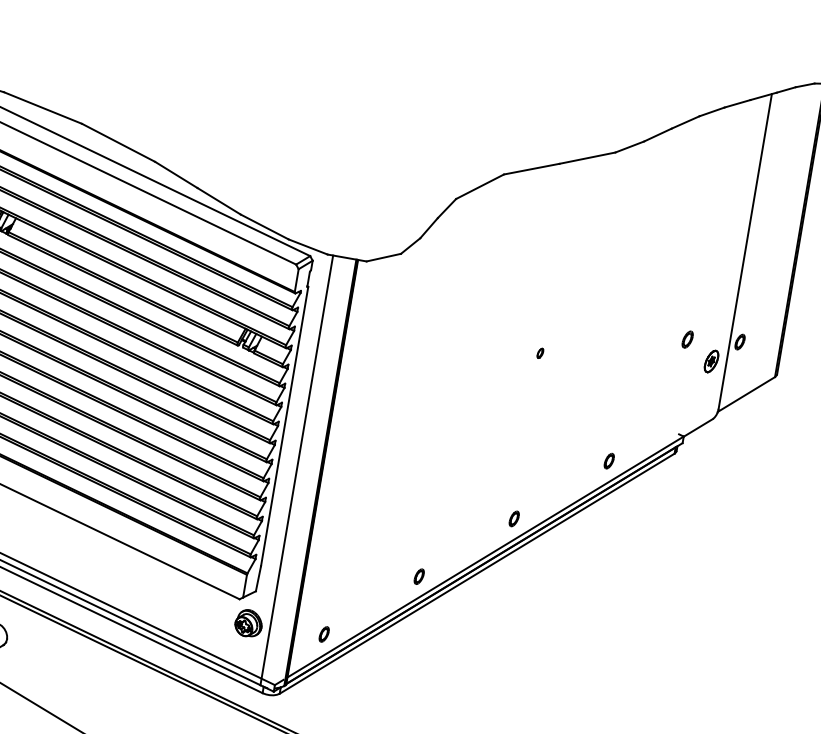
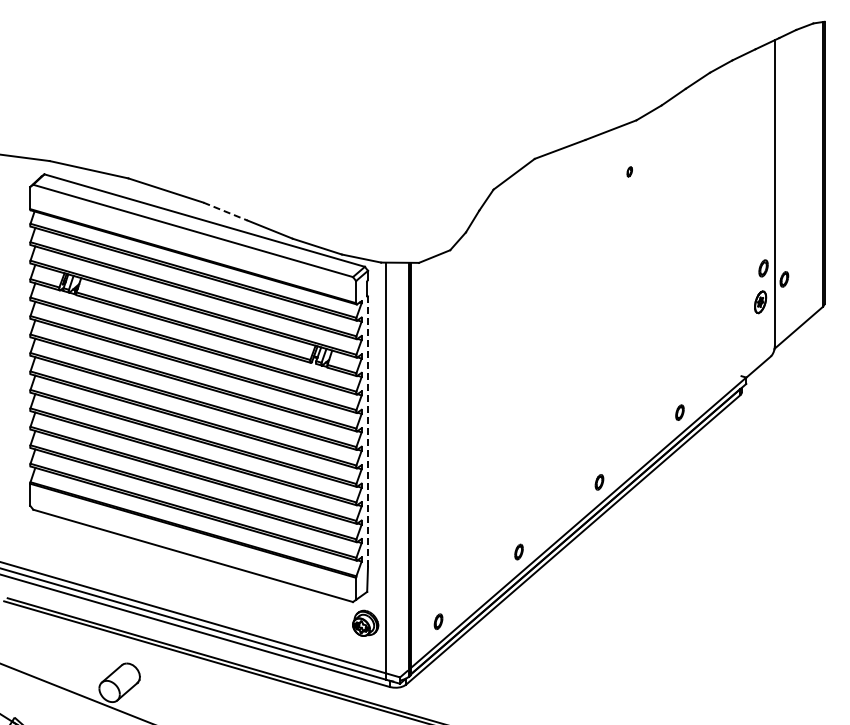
line: (176, 174) -> (225, 211), solid -> dashed
part: (687, 339) -> (763, 268), moved
part: (540, 352) -> (629, 171), moved
line: (285, 427) -> (368, 432), solid -> dashed

